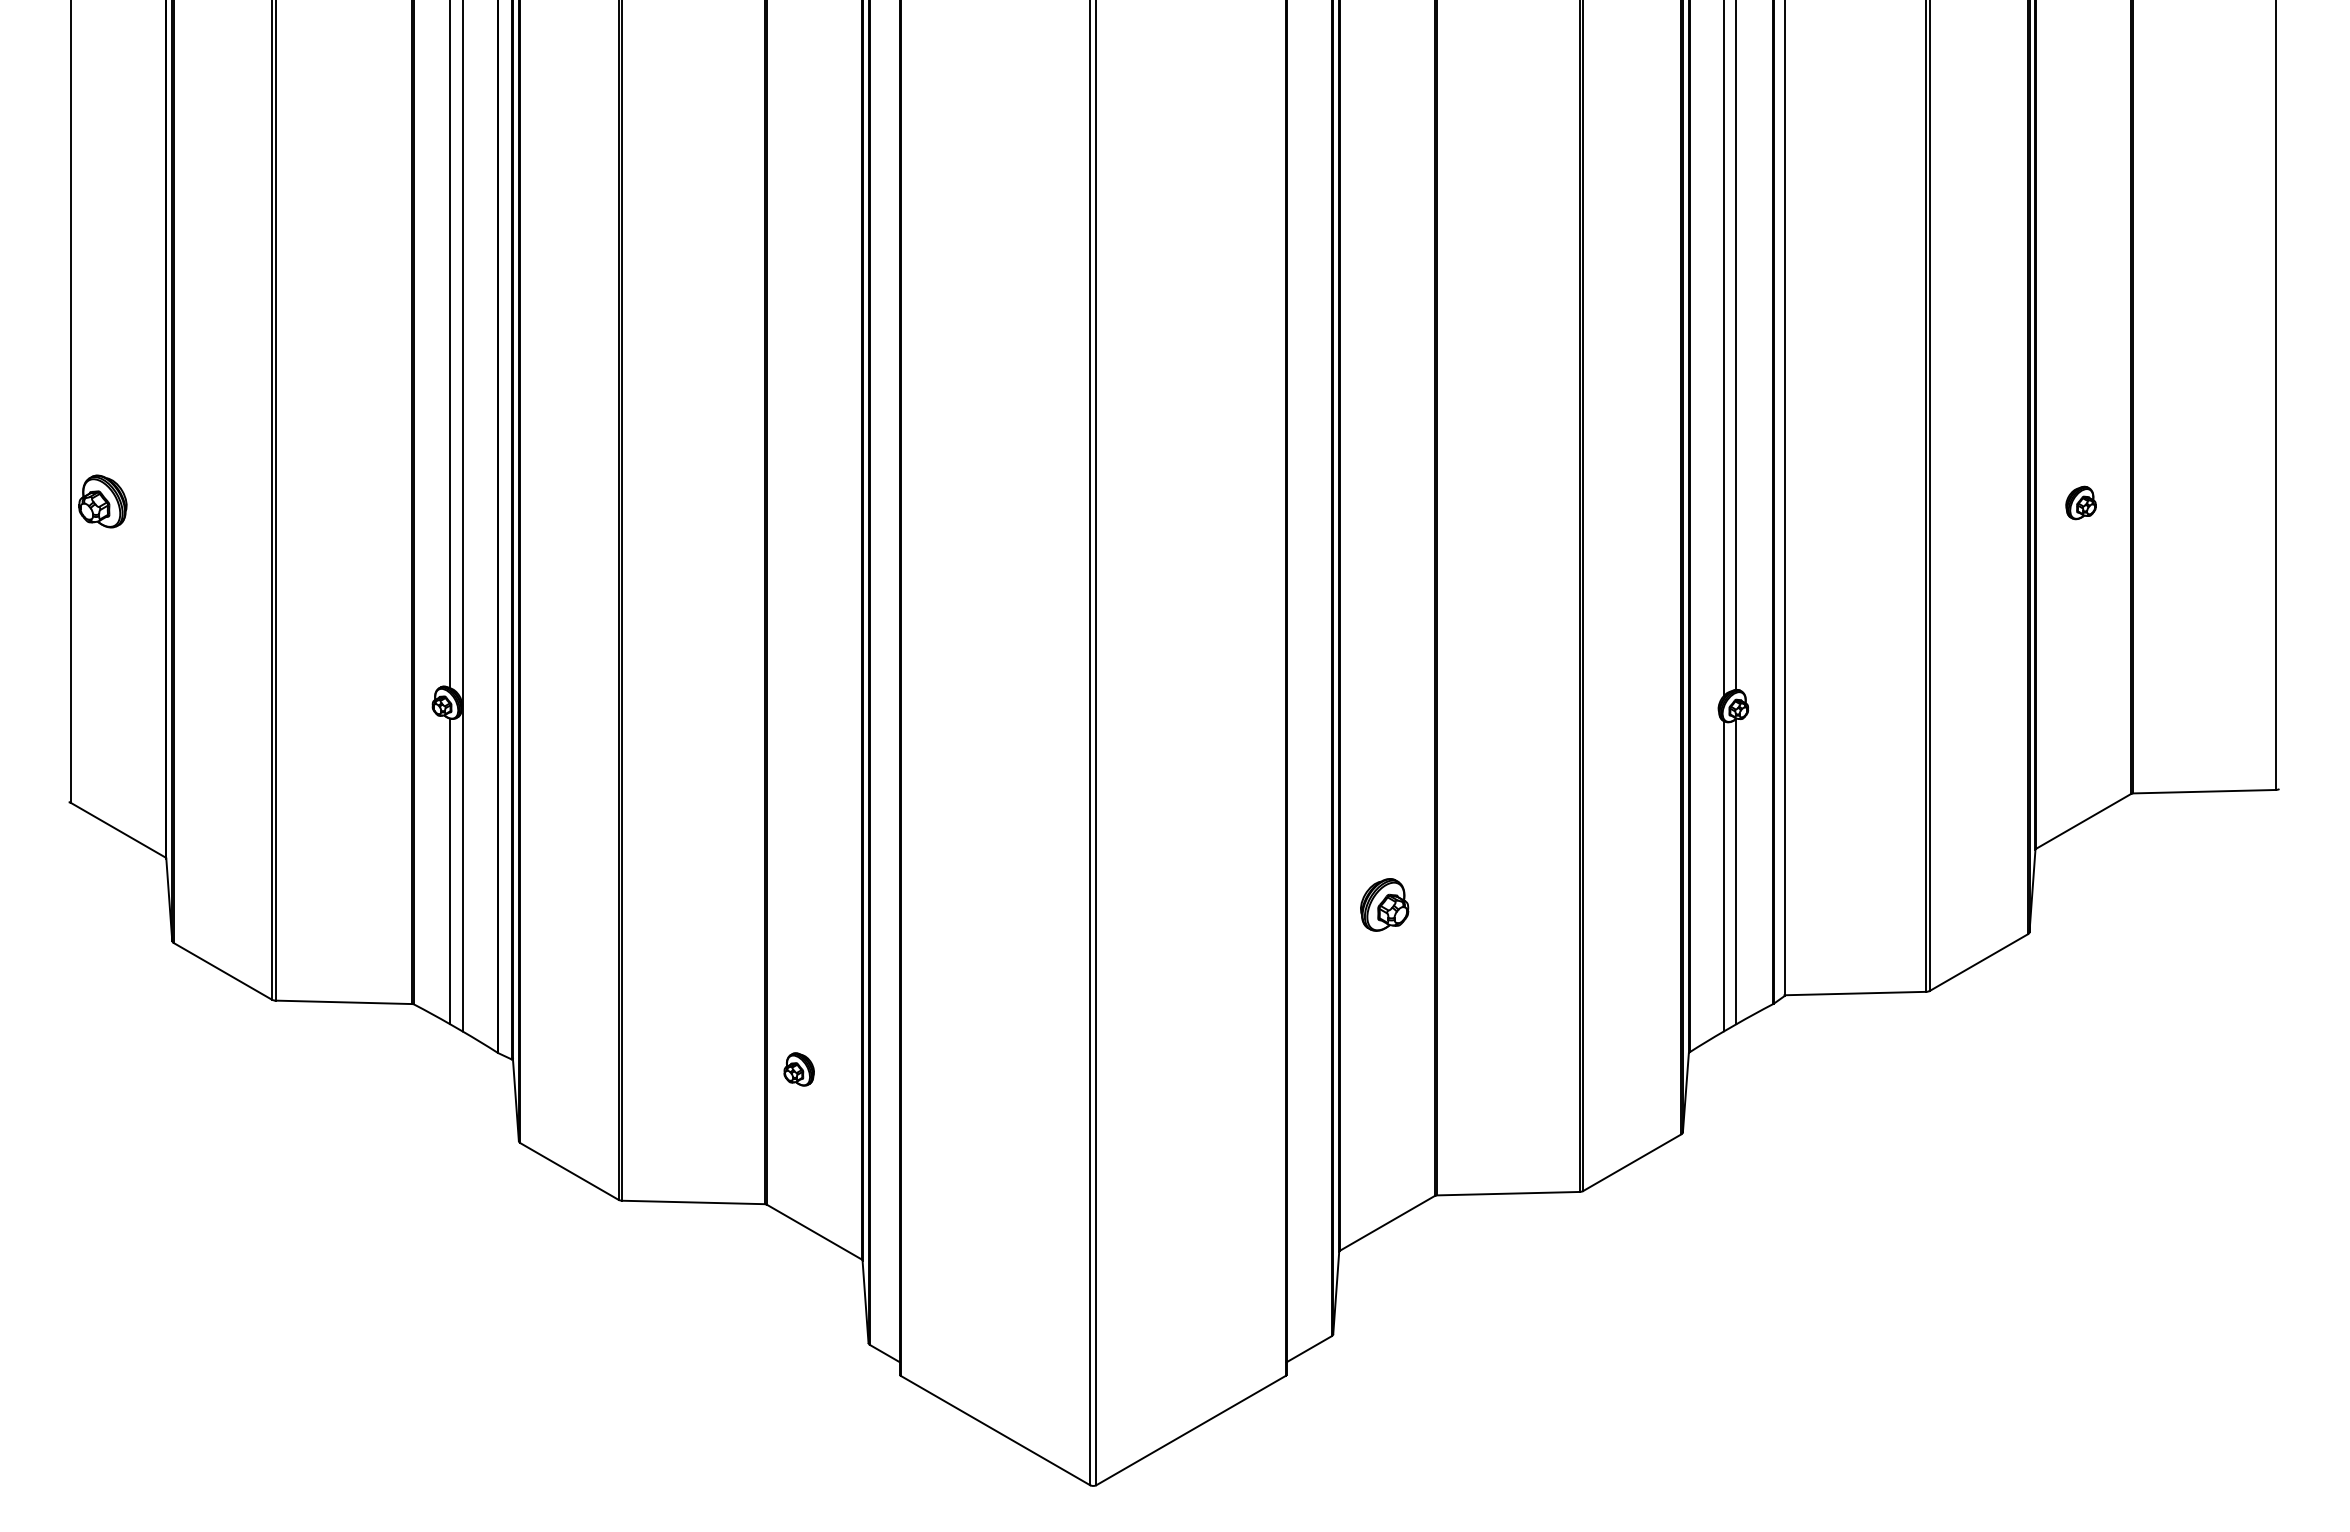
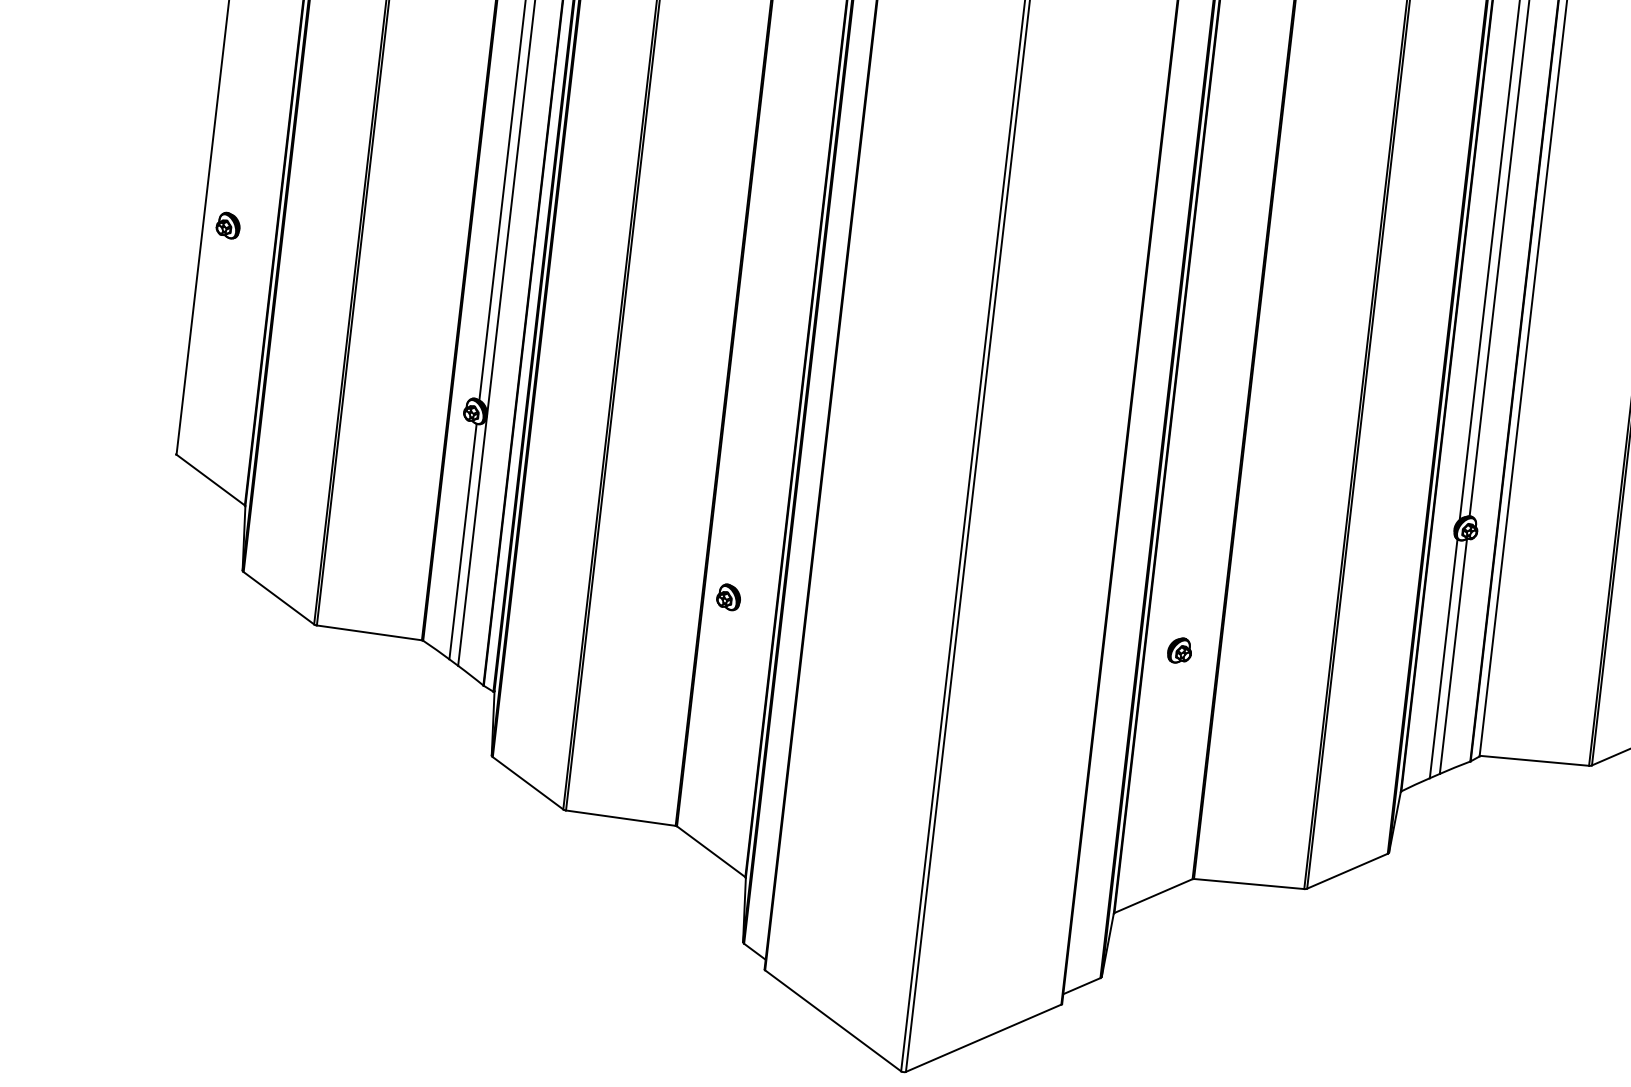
part: (102, 501) -> (228, 225), size x0.62
part: (1384, 904) -> (1179, 650), size x0.62
part: (798, 1069) -> (728, 597), moved

